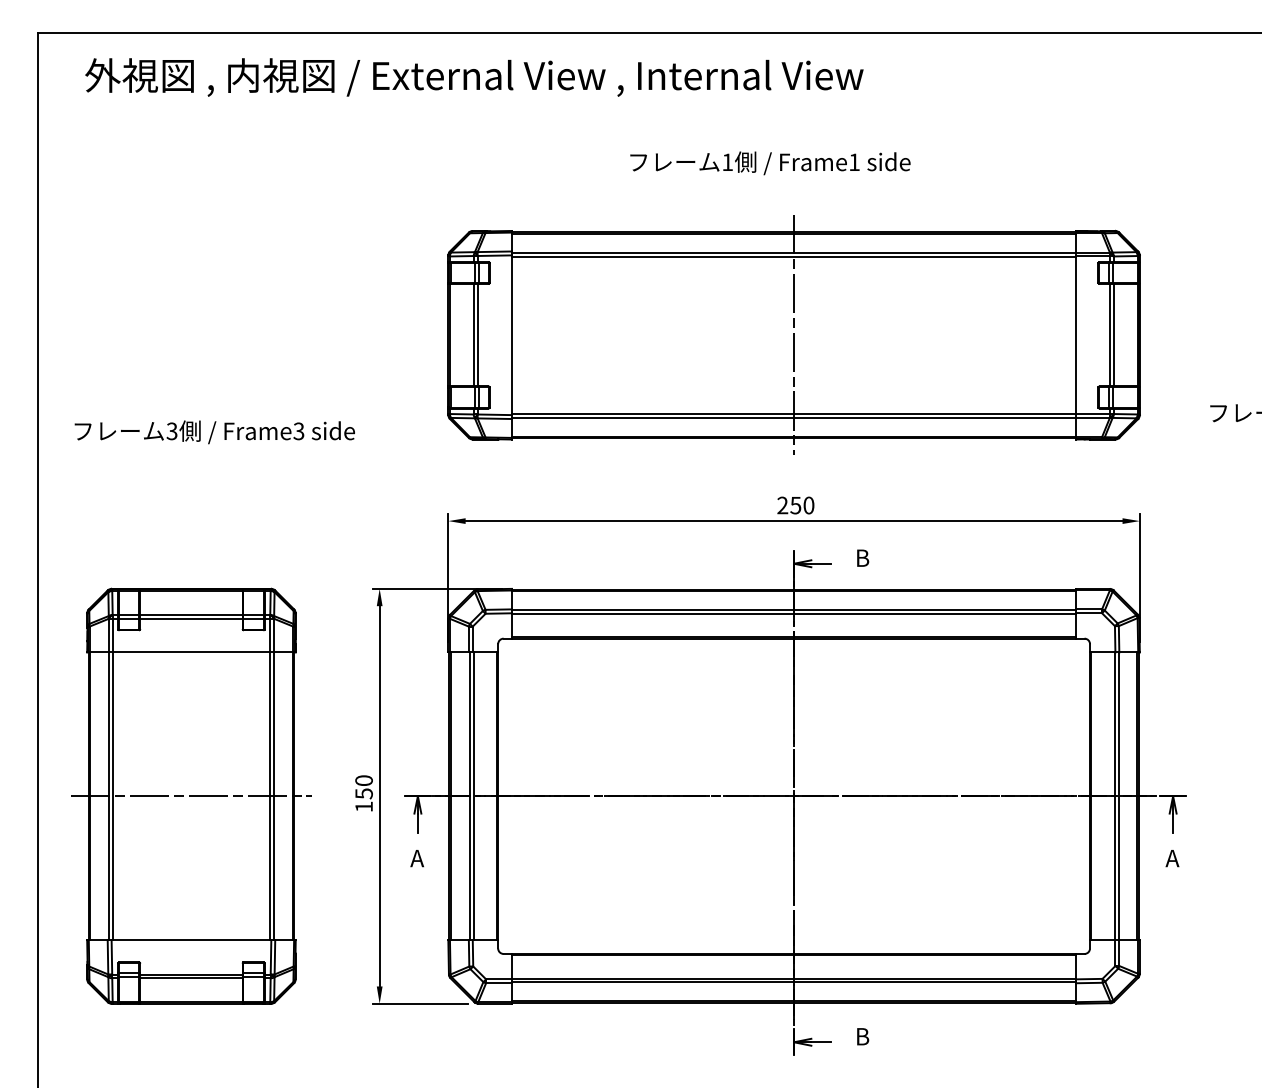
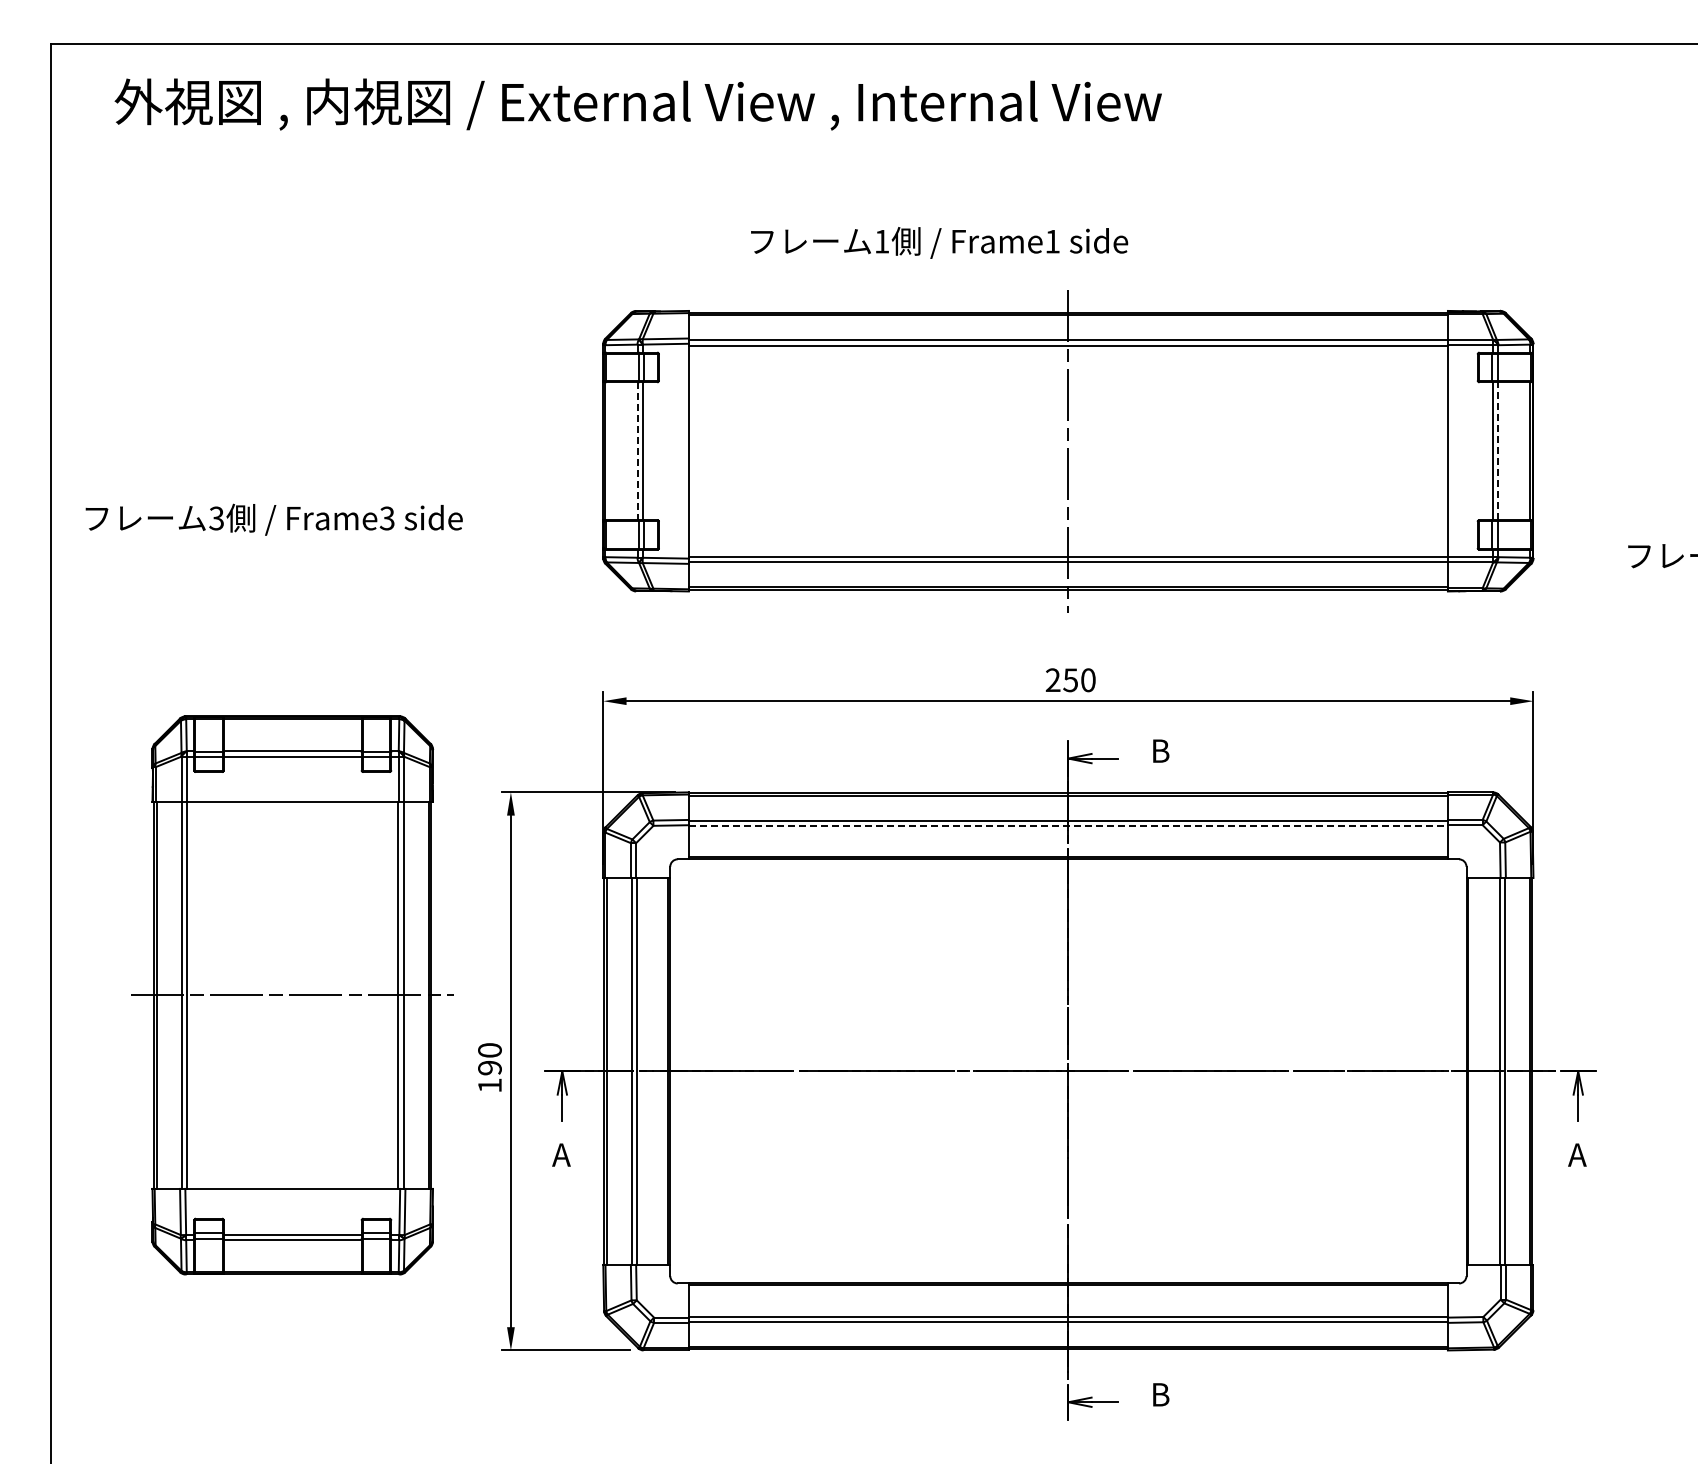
text: (770, 163) -> (939, 242), moved
line: (473, 335) -> (637, 451), solid -> dashed
line: (1113, 335) -> (1498, 451), solid -> dashed
text: (214, 432) -> (273, 519), moved
line: (794, 614) -> (1068, 826), solid -> dashed
text: (363, 793) -> (489, 1067), 150 -> 190
part: (191, 796) -> (292, 995), moved

